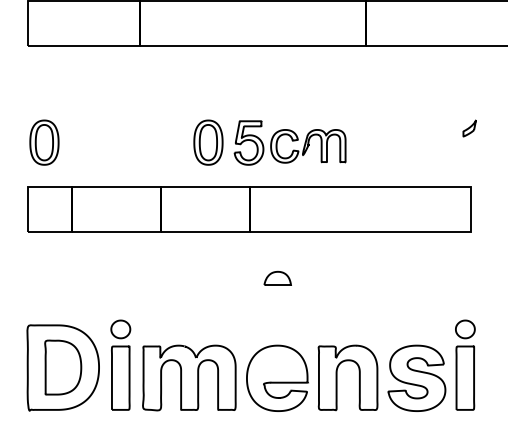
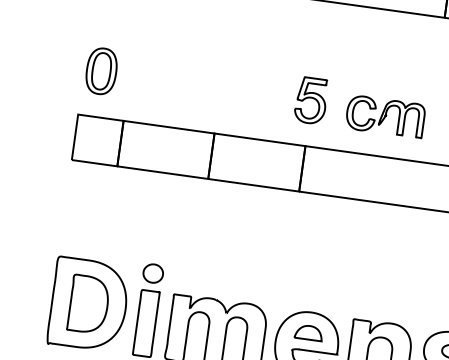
part: (208, 142) -> (269, 94), removed
part: (308, 146) -> (385, 116), moved
part: (277, 277) -> (308, 331), moved

